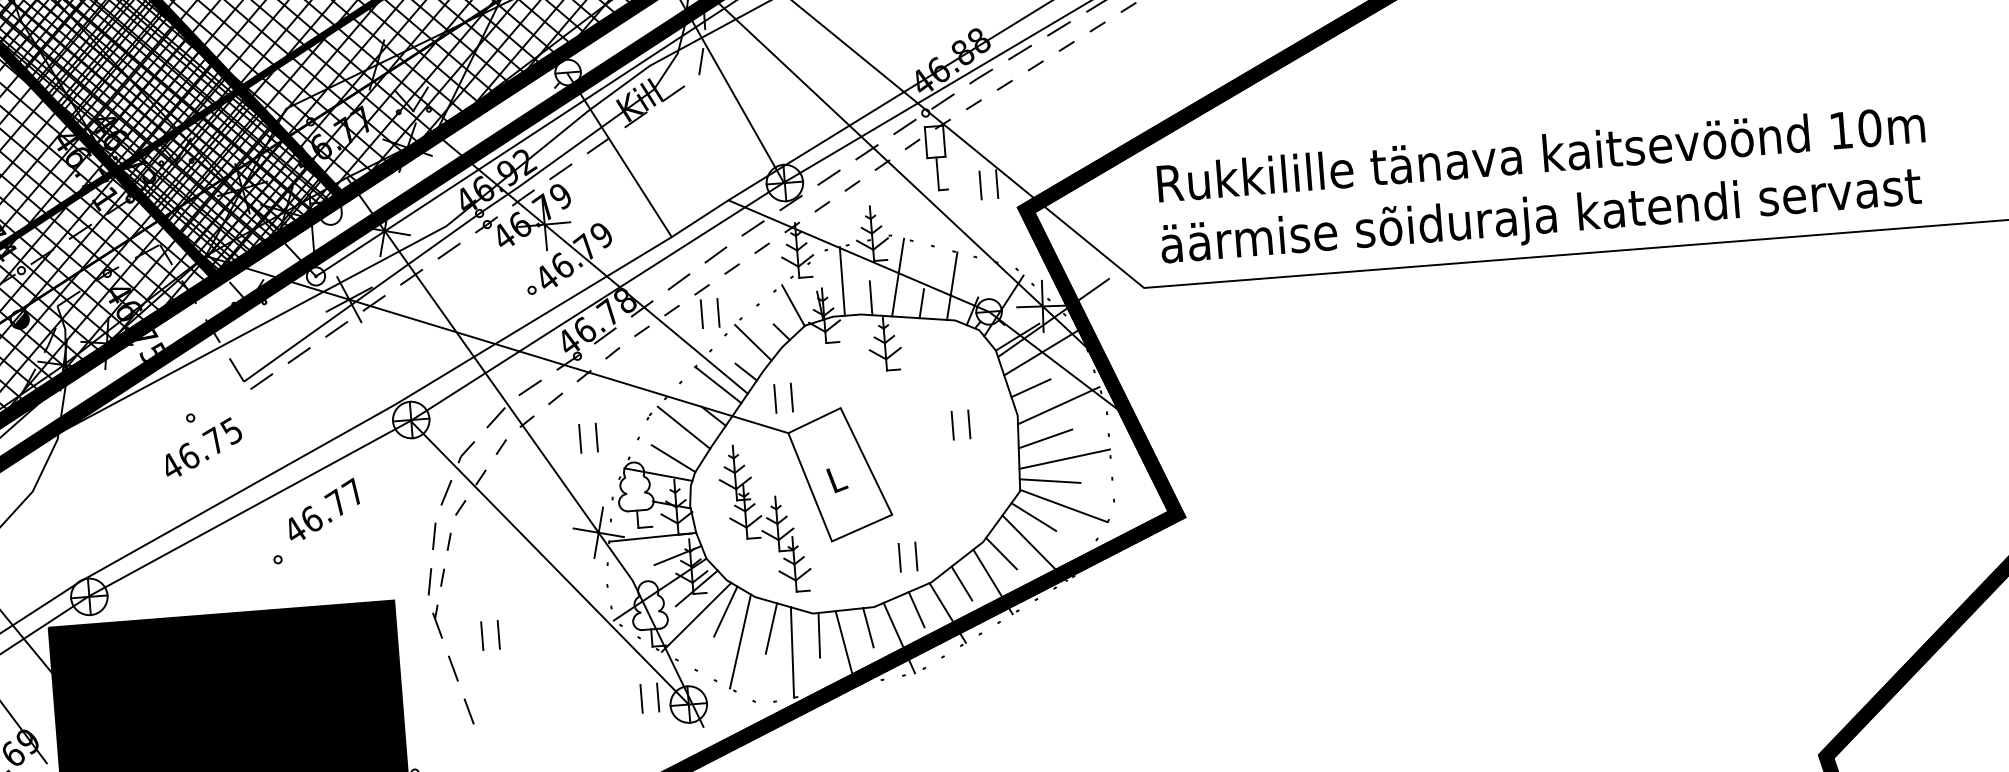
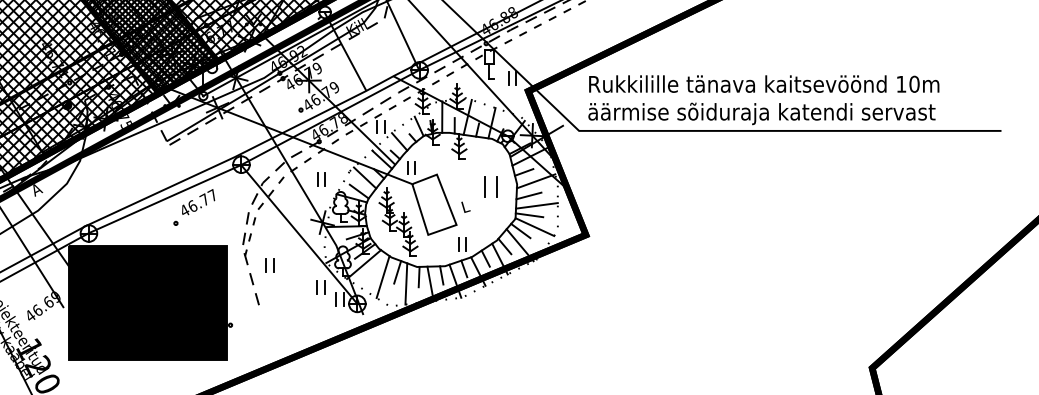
part: (959, 424) -> (490, 186), size x1.6
part: (201, 442) -> (145, 167), removed
text: (836, 478) -> (465, 206), moved
line: (725, 610) -> (377, 262), removed
part: (605, 675) -> (320, 287), added

